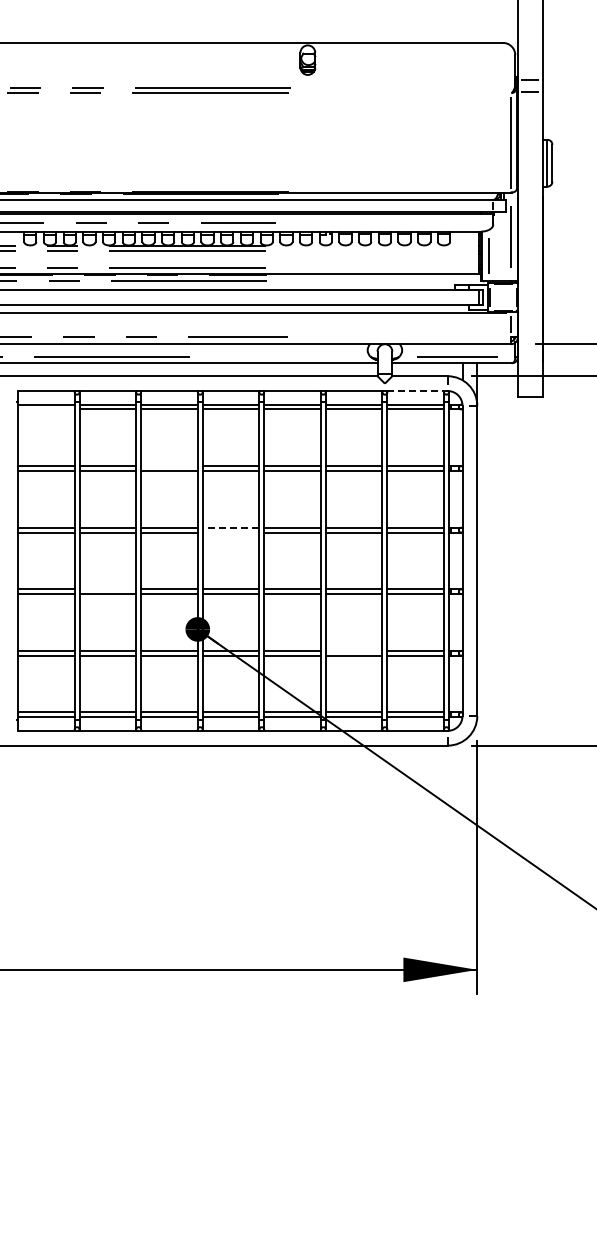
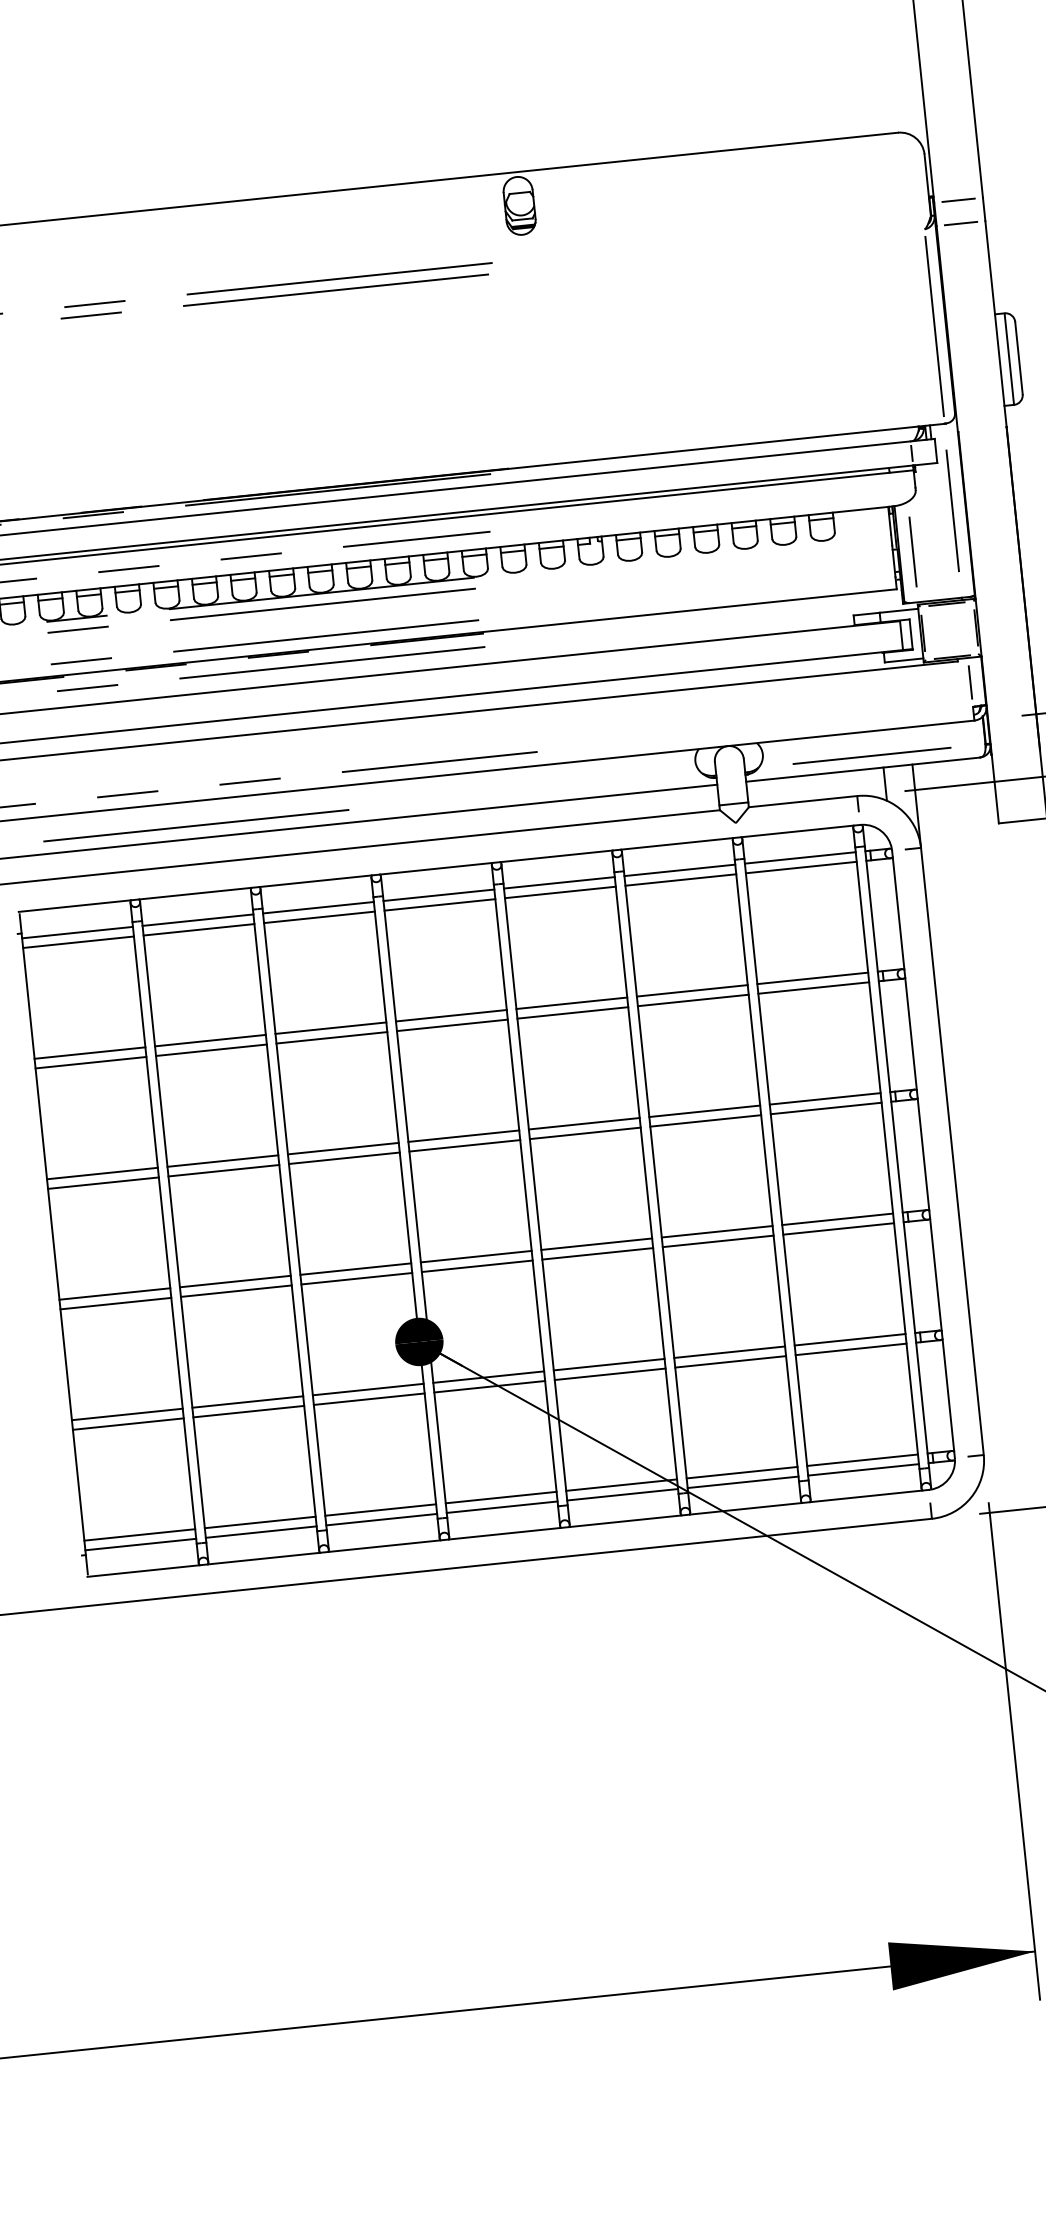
line: (415, 391) -> (797, 832), dashed -> solid
line: (45, 409) -> (76, 942), added
line: (169, 466) -> (331, 1028), added
line: (230, 527) -> (462, 1135), dashed -> solid
line: (230, 532) -> (463, 1145), added
line: (107, 589) -> (234, 1282), added
line: (353, 650) -> (728, 1351), added

